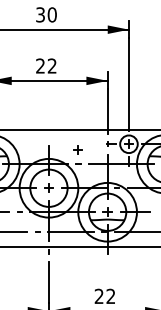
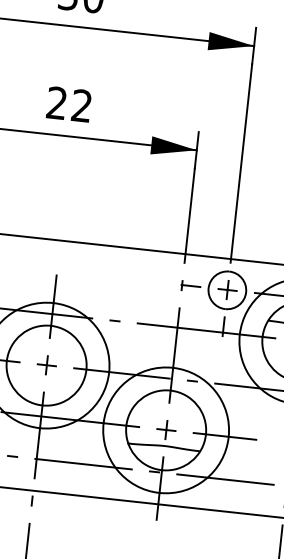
part: (77, 149) -> (116, 289), removed

